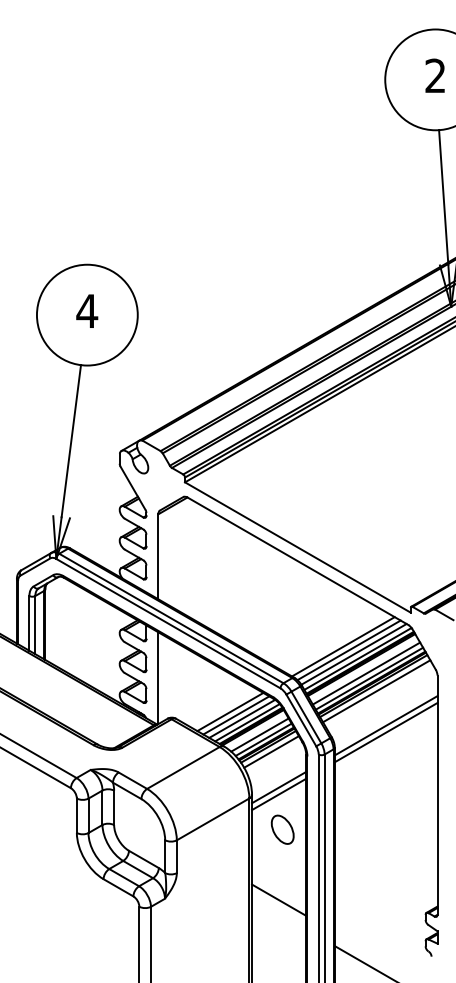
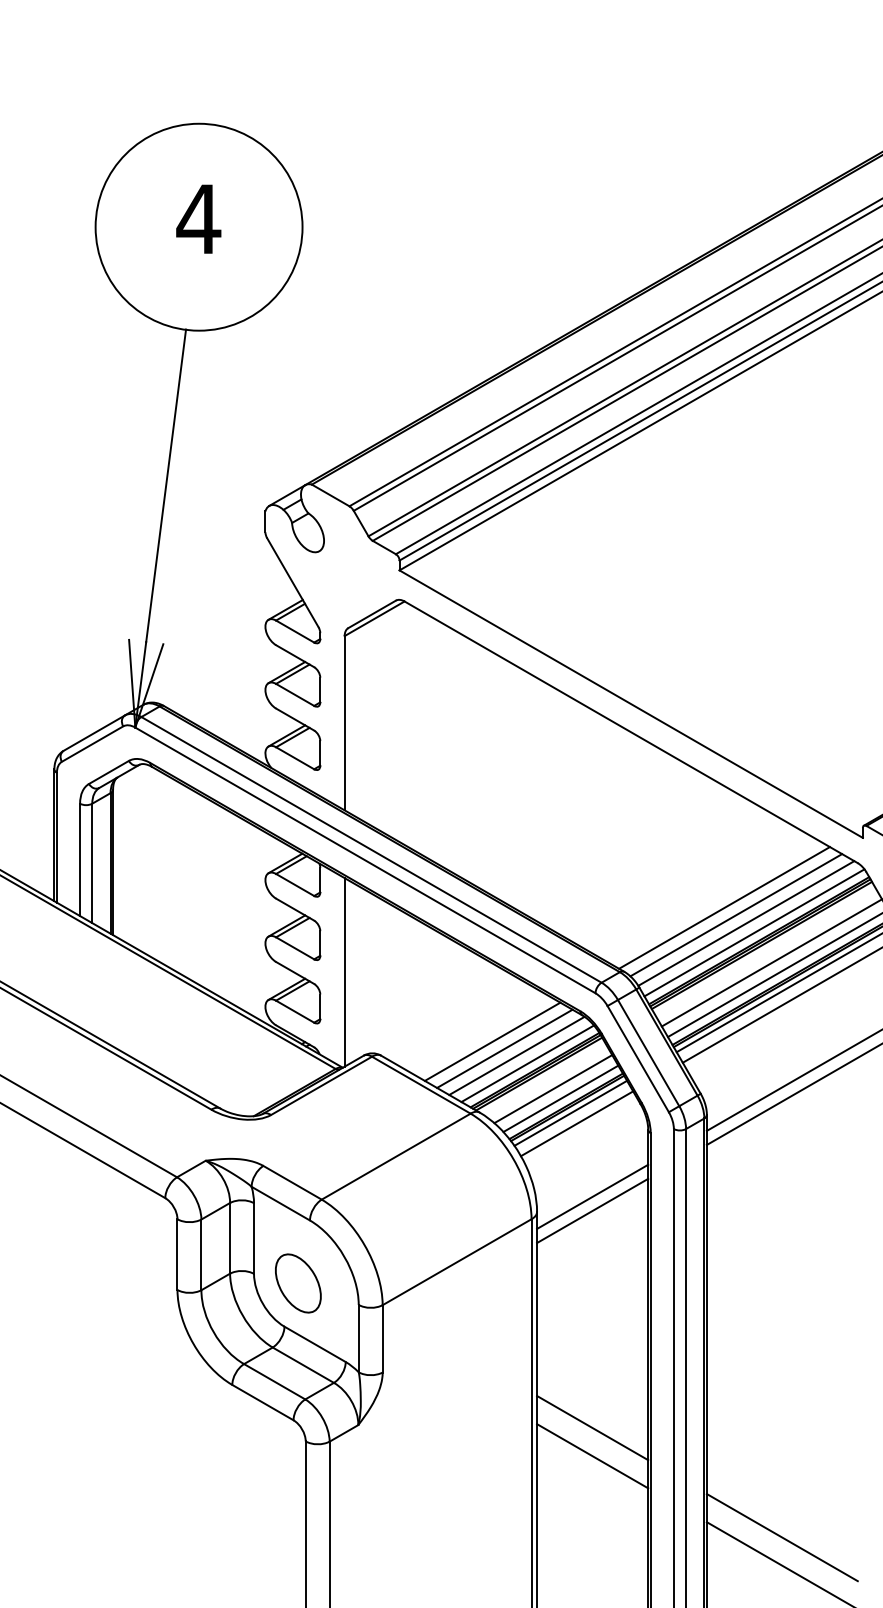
part: (282, 829) -> (297, 1282), moved
line: (279, 913) -> (593, 1455), added
line: (371, 953) -> (782, 1537), added

